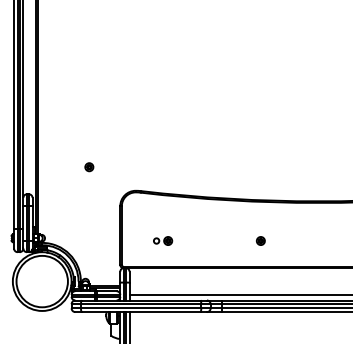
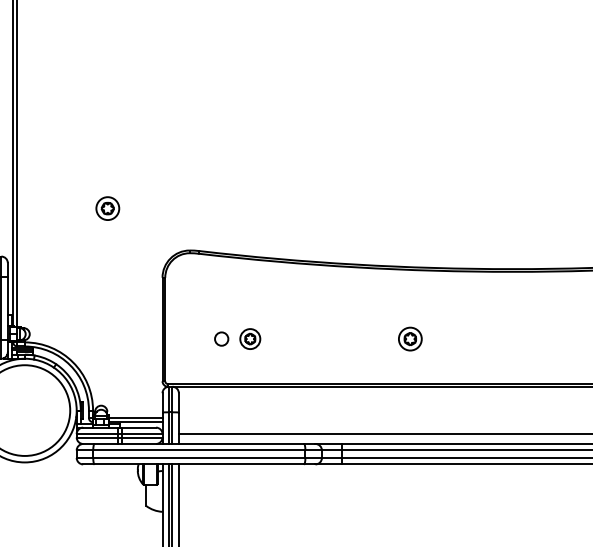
part: (89, 167) -> (108, 209), size x1.6
part: (163, 240) -> (238, 338), size x1.4
part: (260, 240) -> (409, 338), size x1.6

